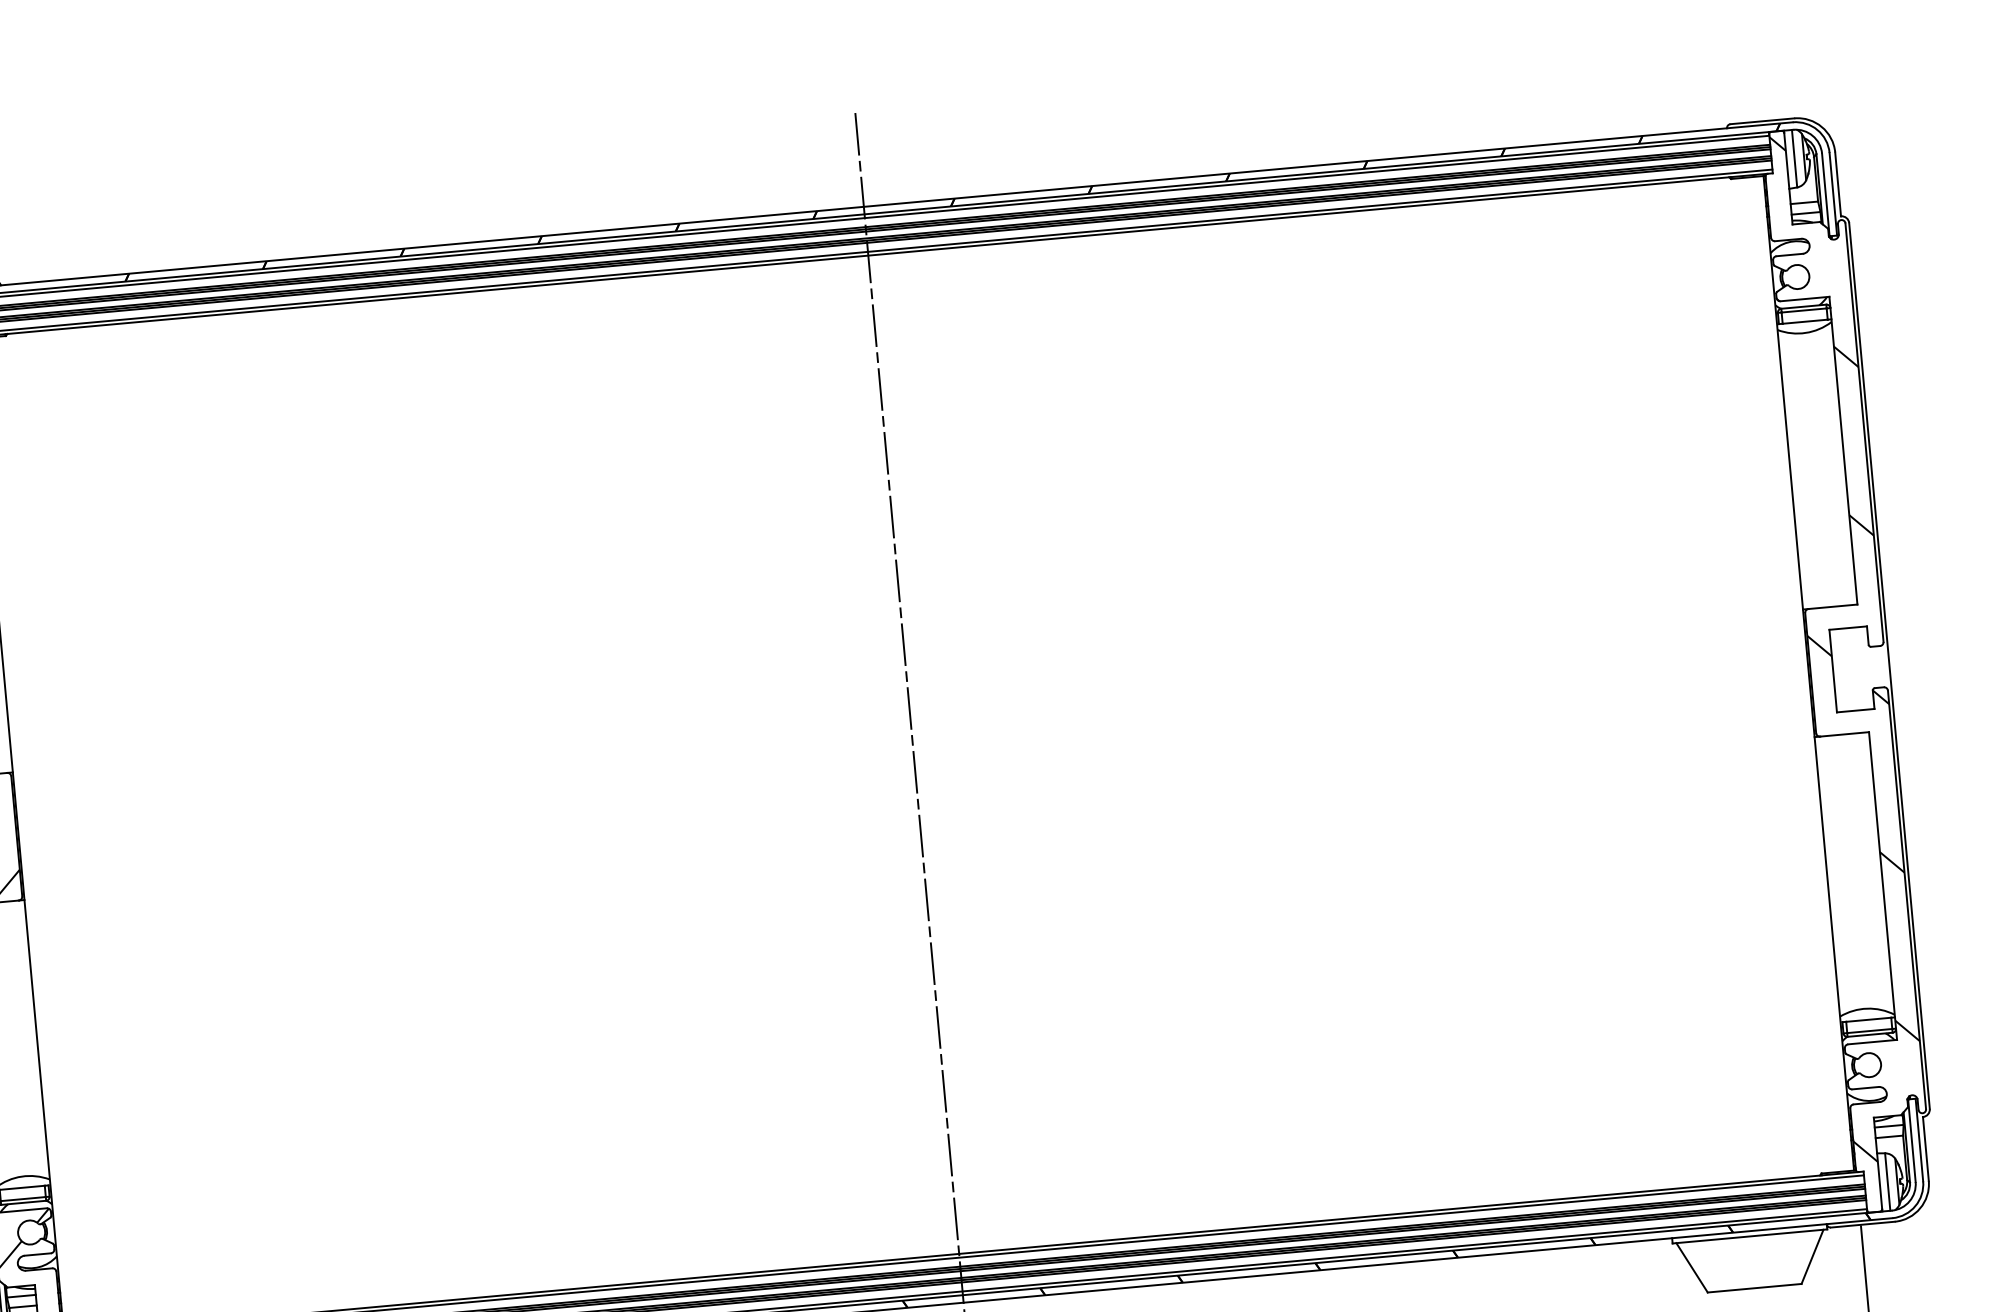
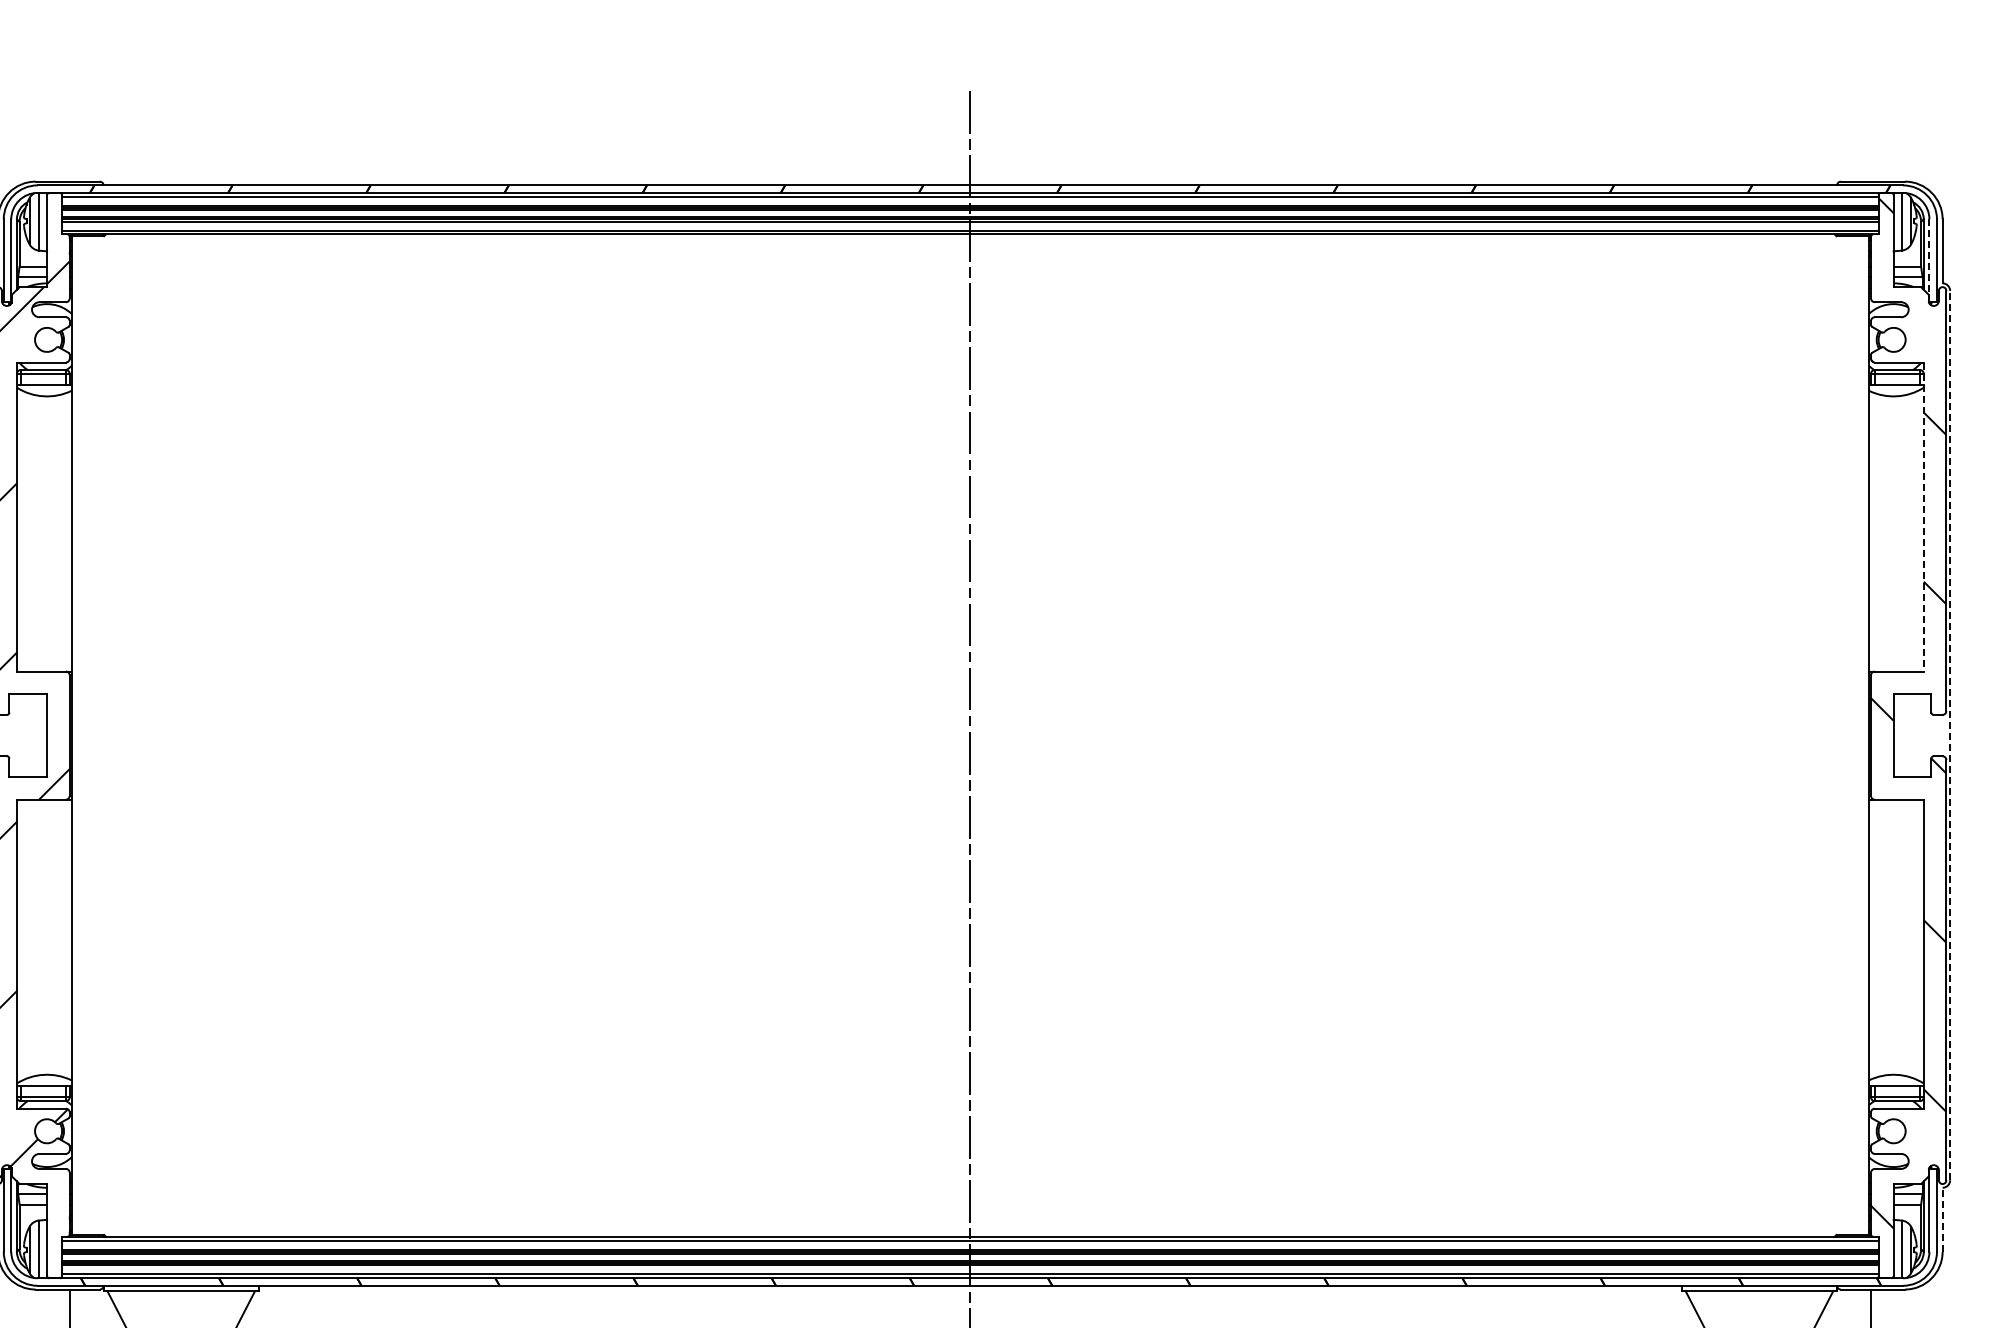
line: (1825, 195) -> (1929, 261), solid -> dashed
line: (1843, 451) -> (1923, 517), solid -> dashed
line: (1889, 665) -> (1950, 735), solid -> dashed
line: (1925, 1148) -> (1942, 1219), solid -> dashed

